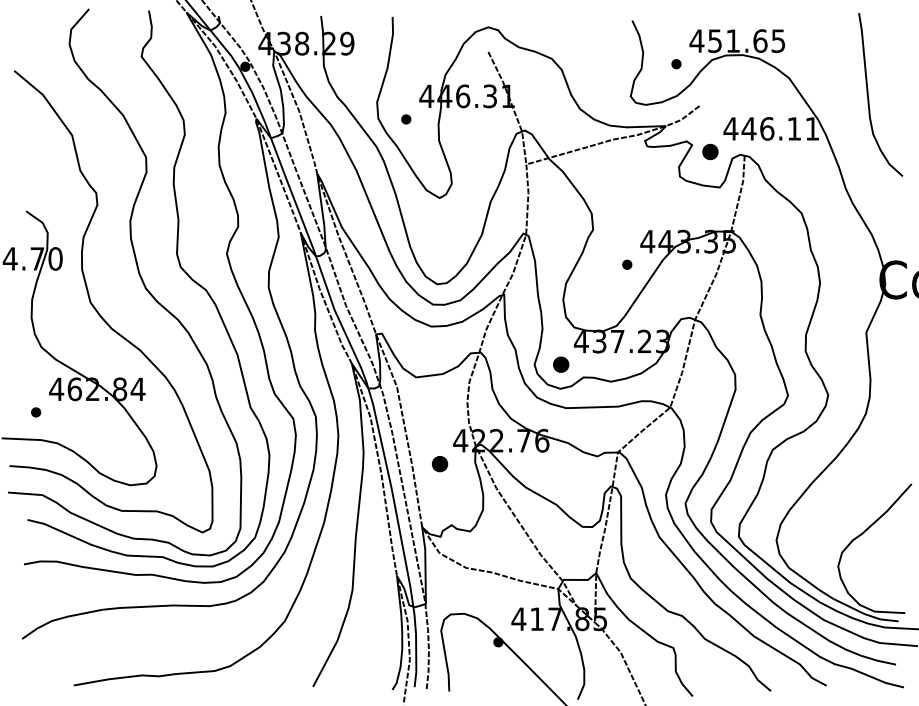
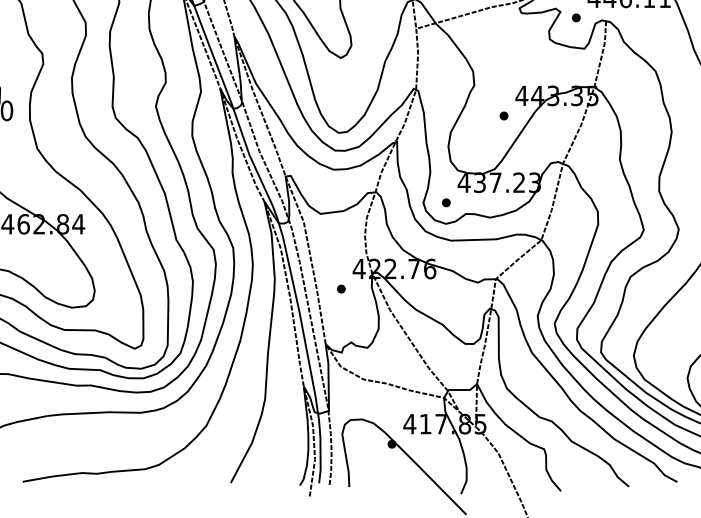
part: (710, 151) -> (576, 17), size x0.62
part: (560, 364) -> (445, 202), size x0.62
part: (440, 463) -> (341, 288), size x0.62

